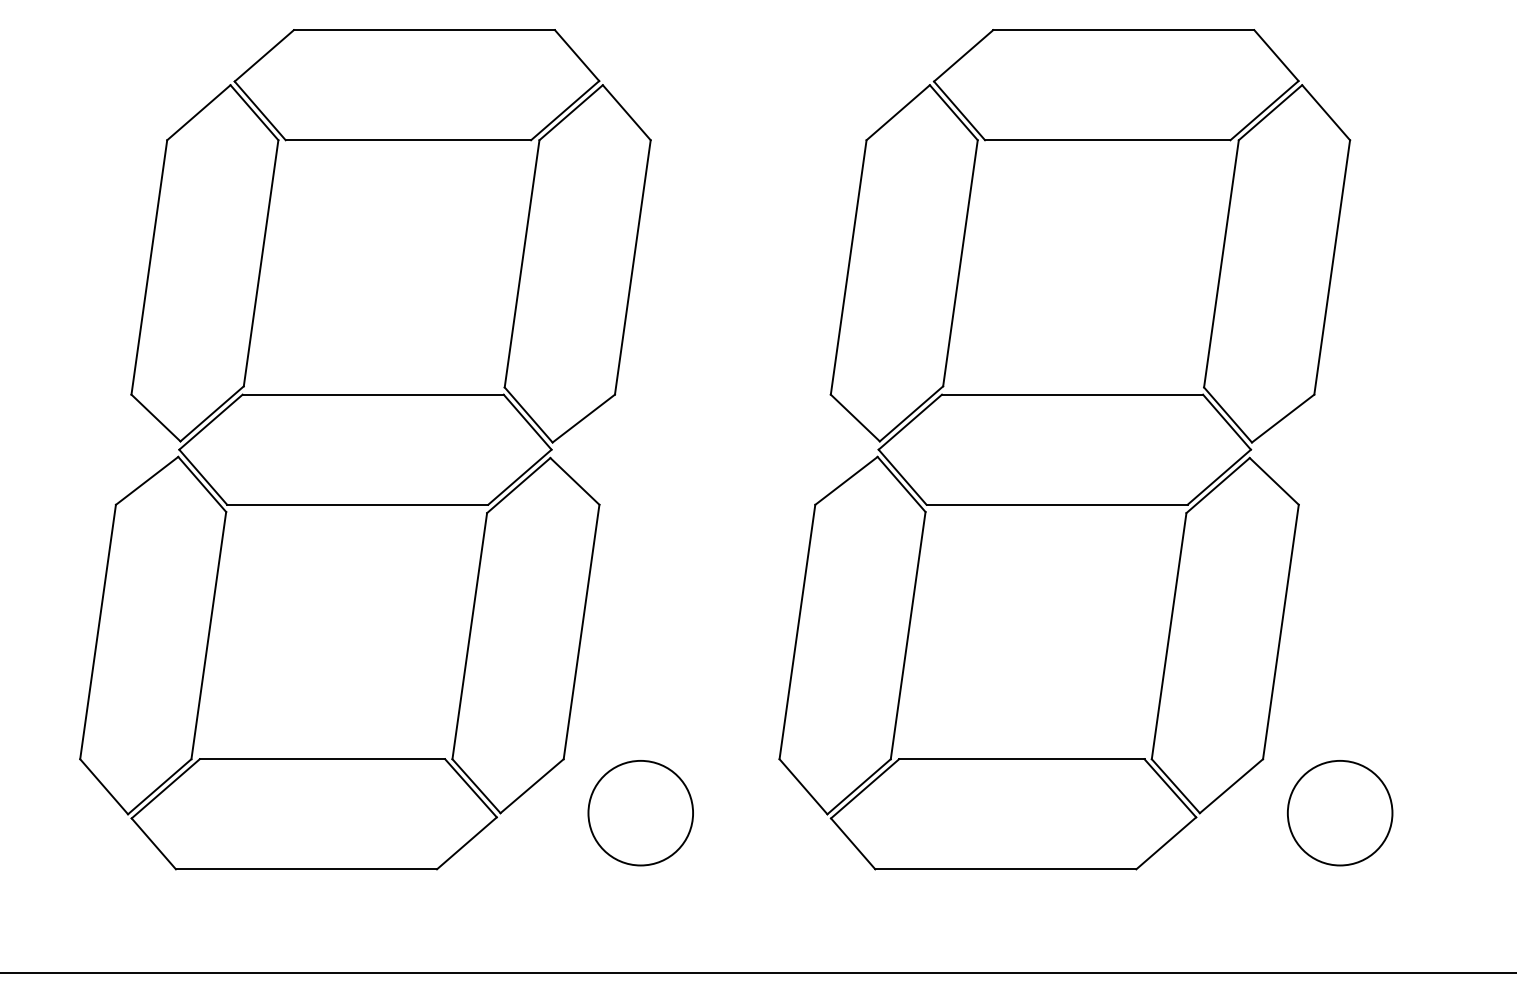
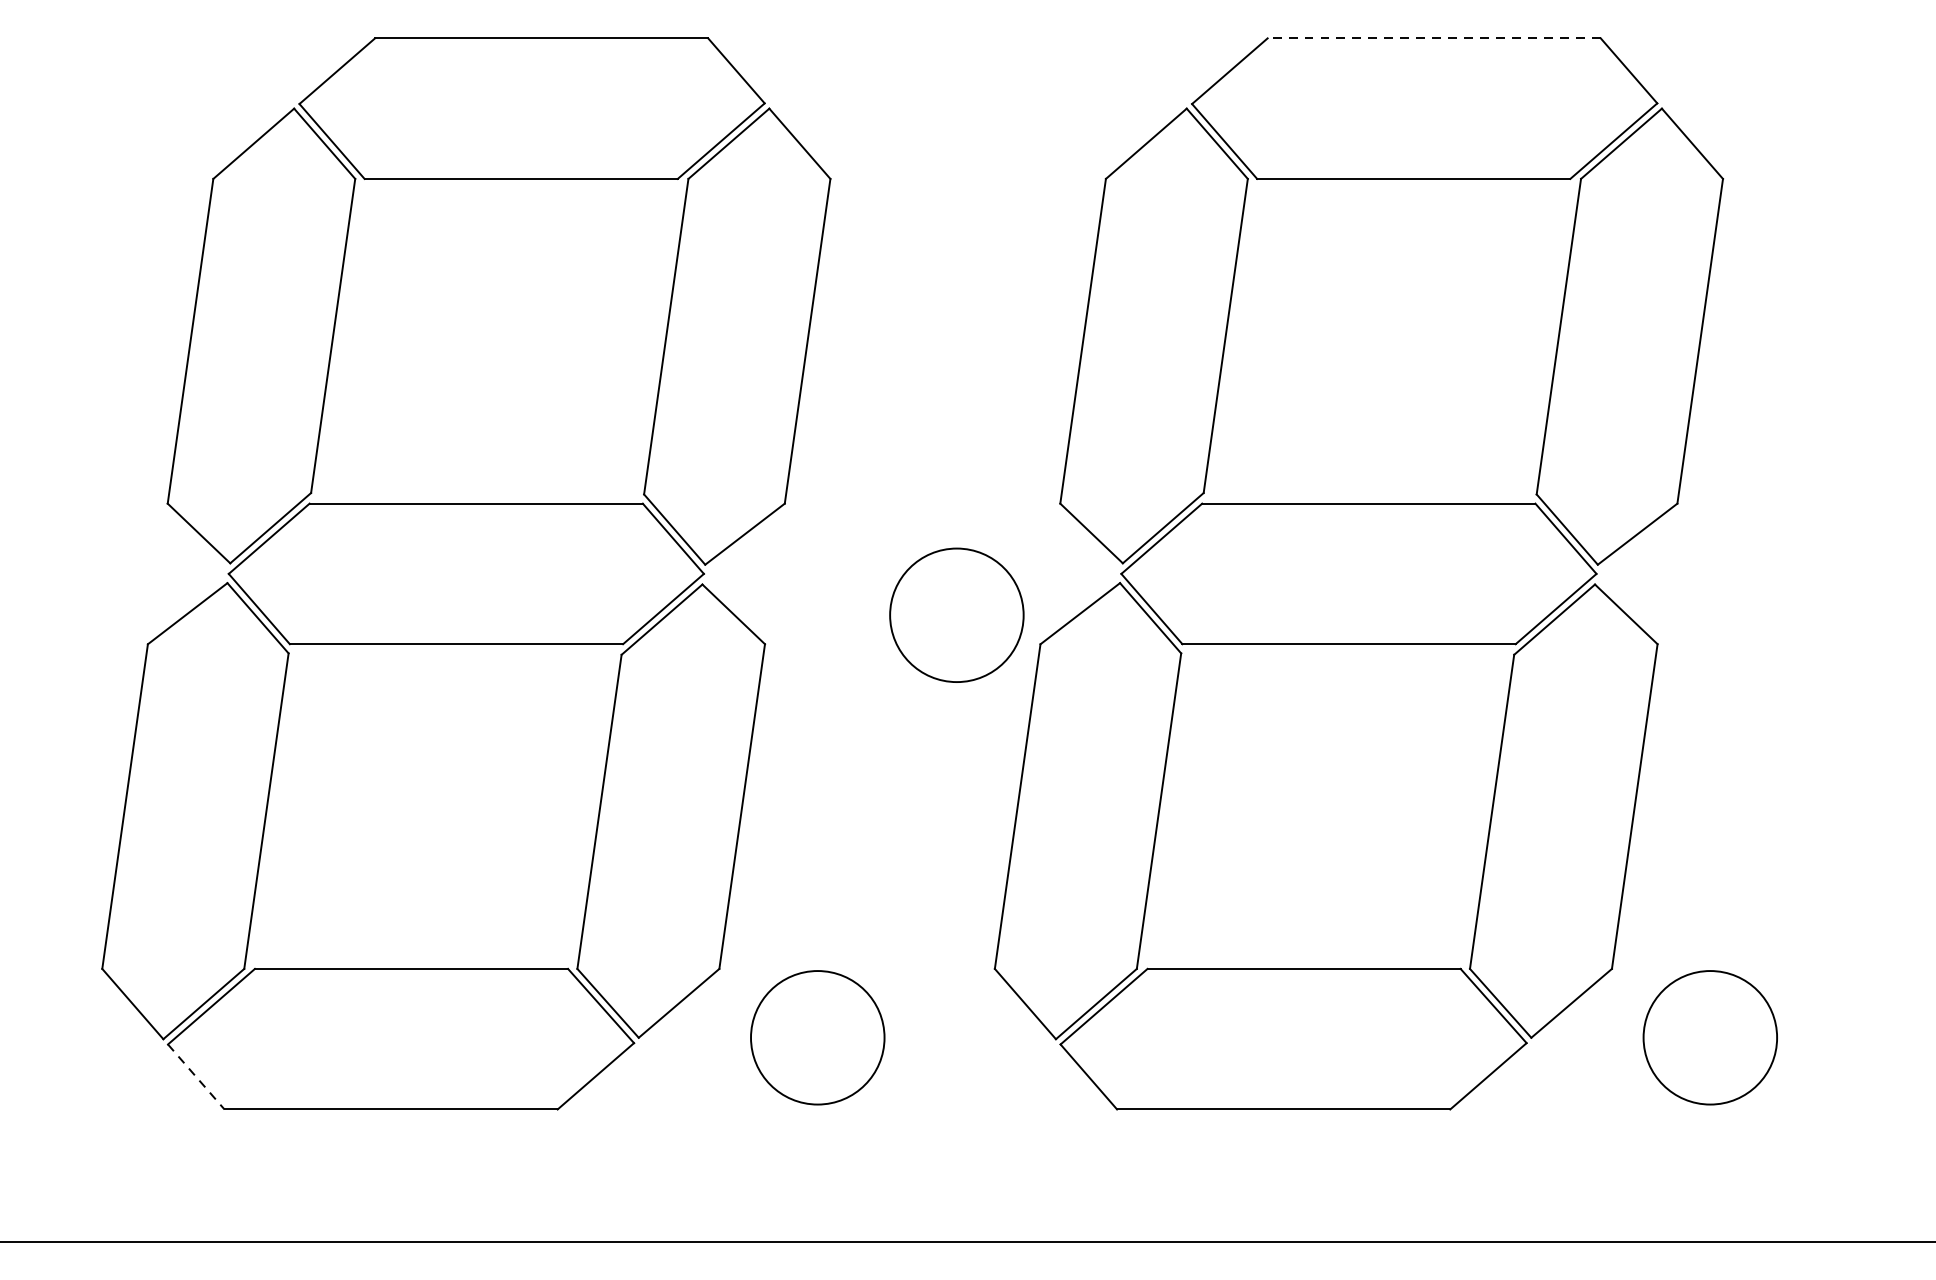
line: (1123, 30) -> (1433, 38), solid -> dashed
circle: (749, 482) -> (956, 615), added
line: (153, 843) -> (195, 1076), solid -> dashed

